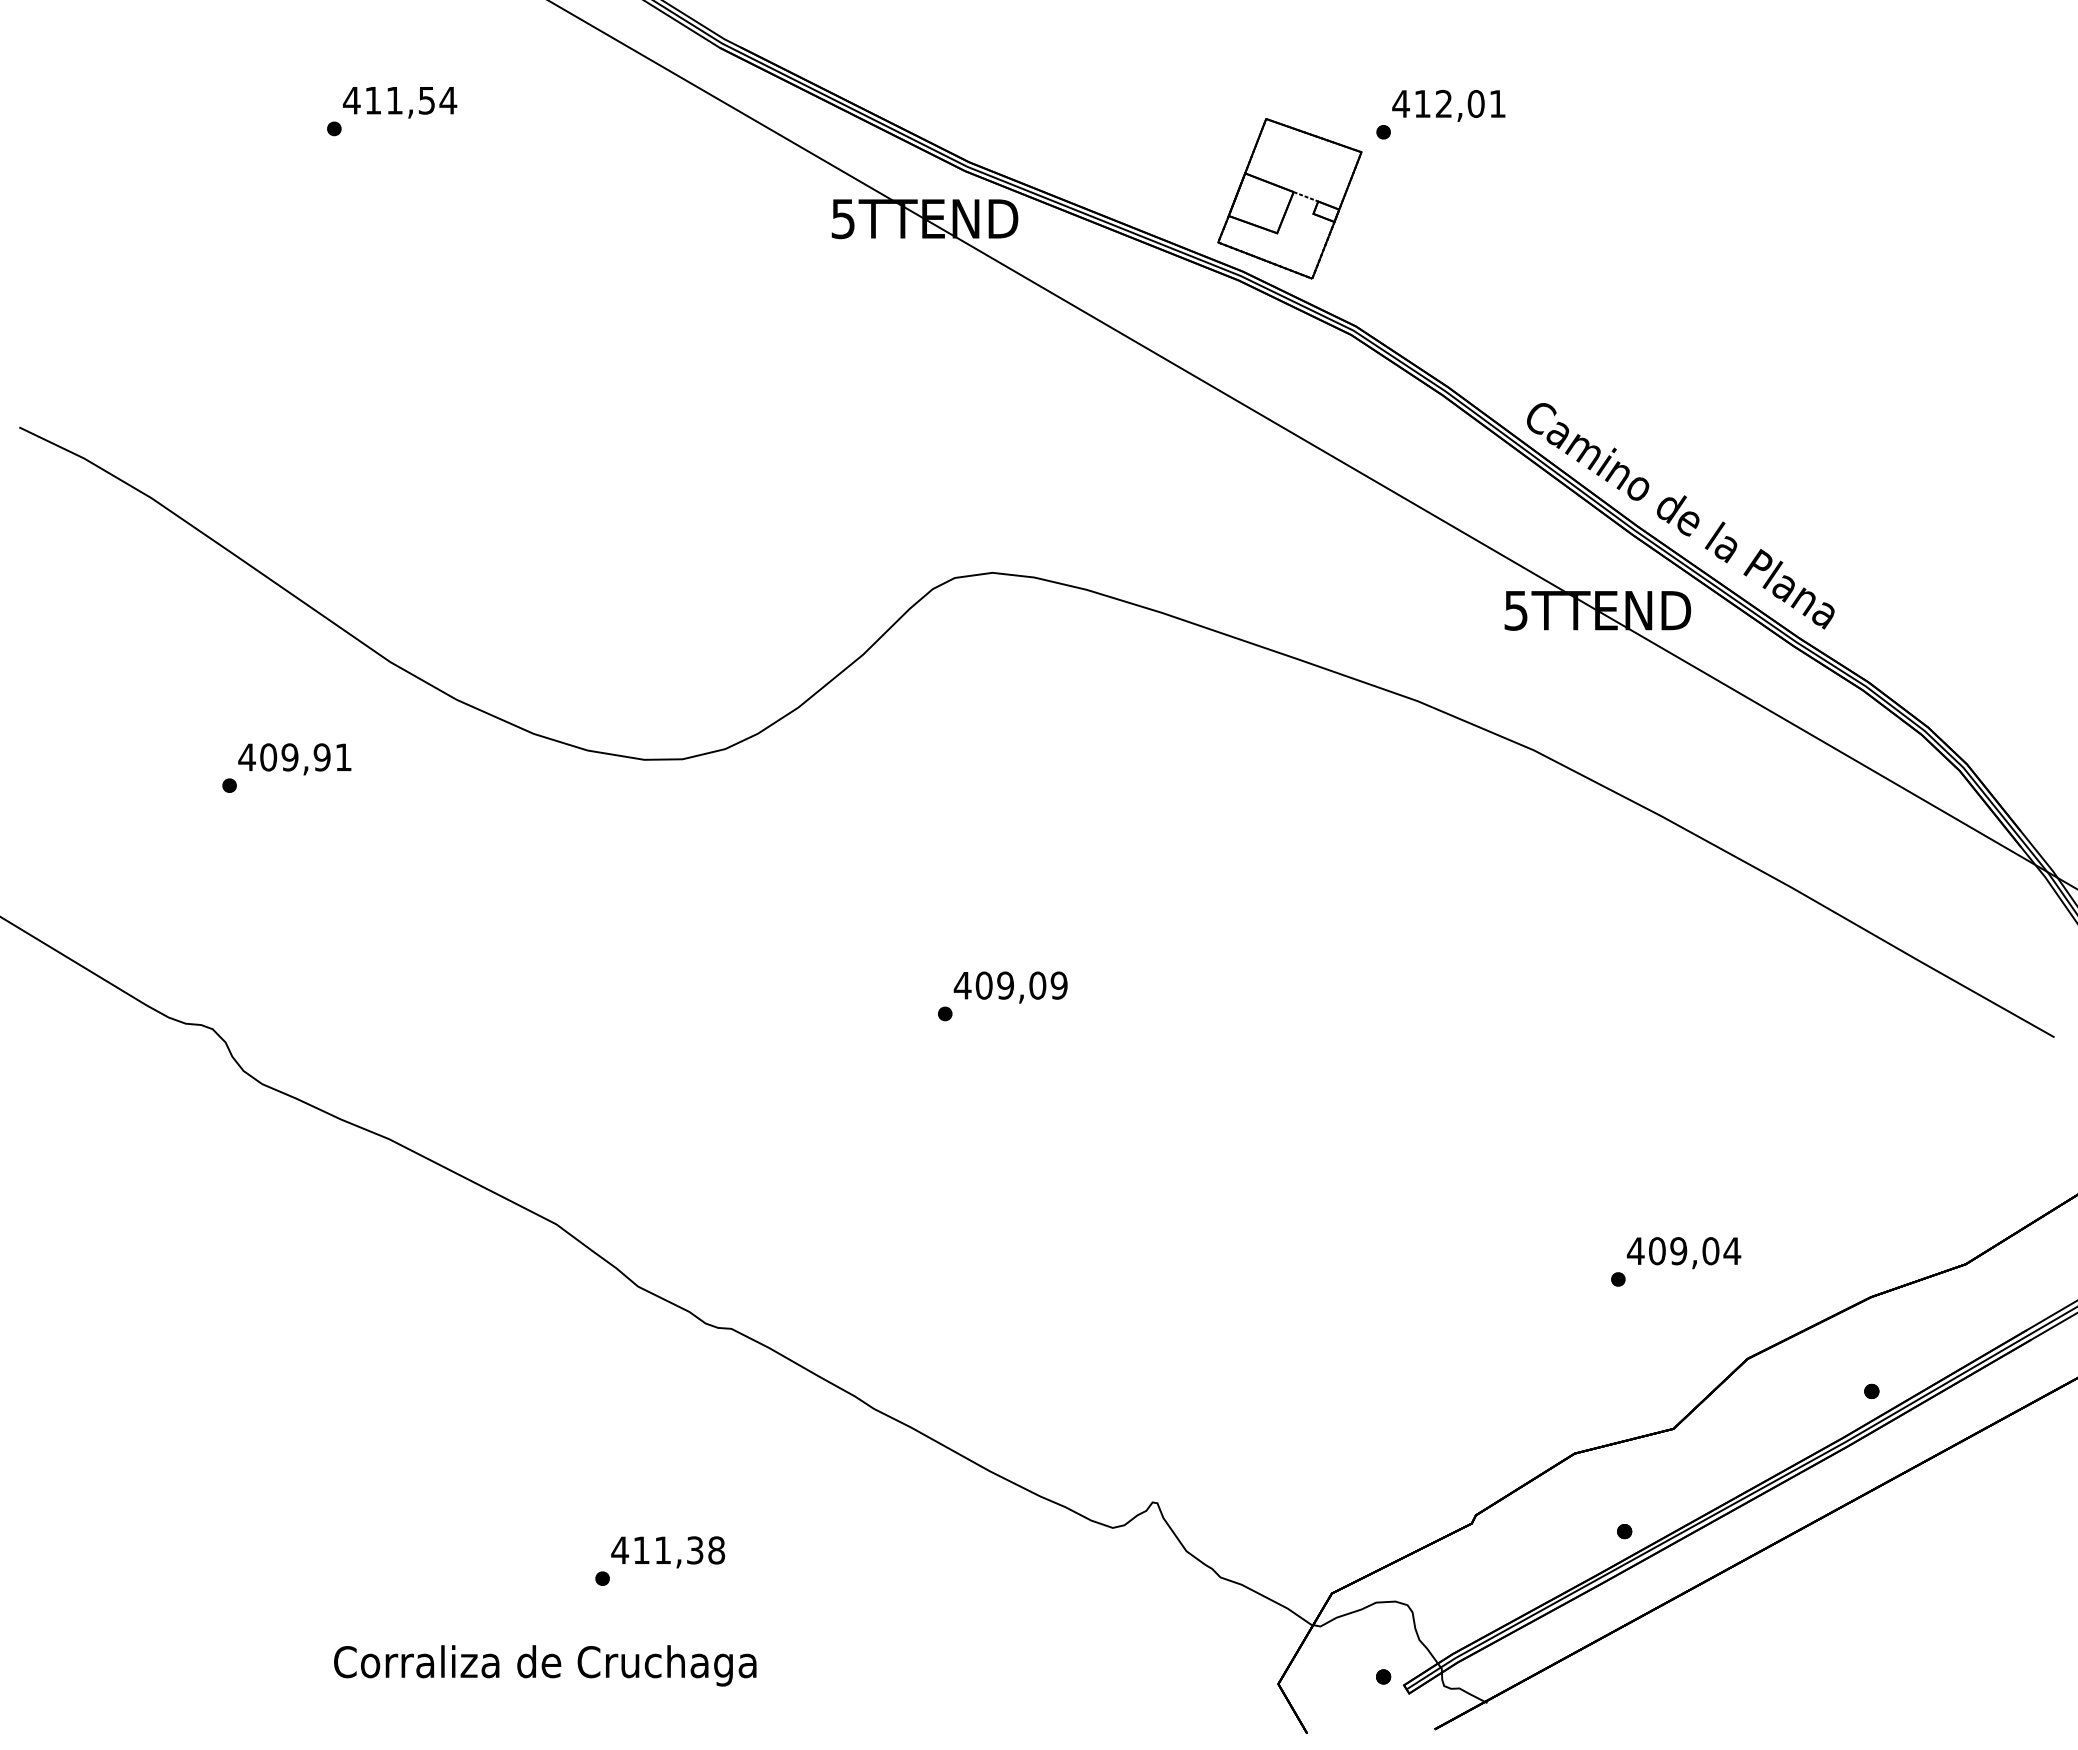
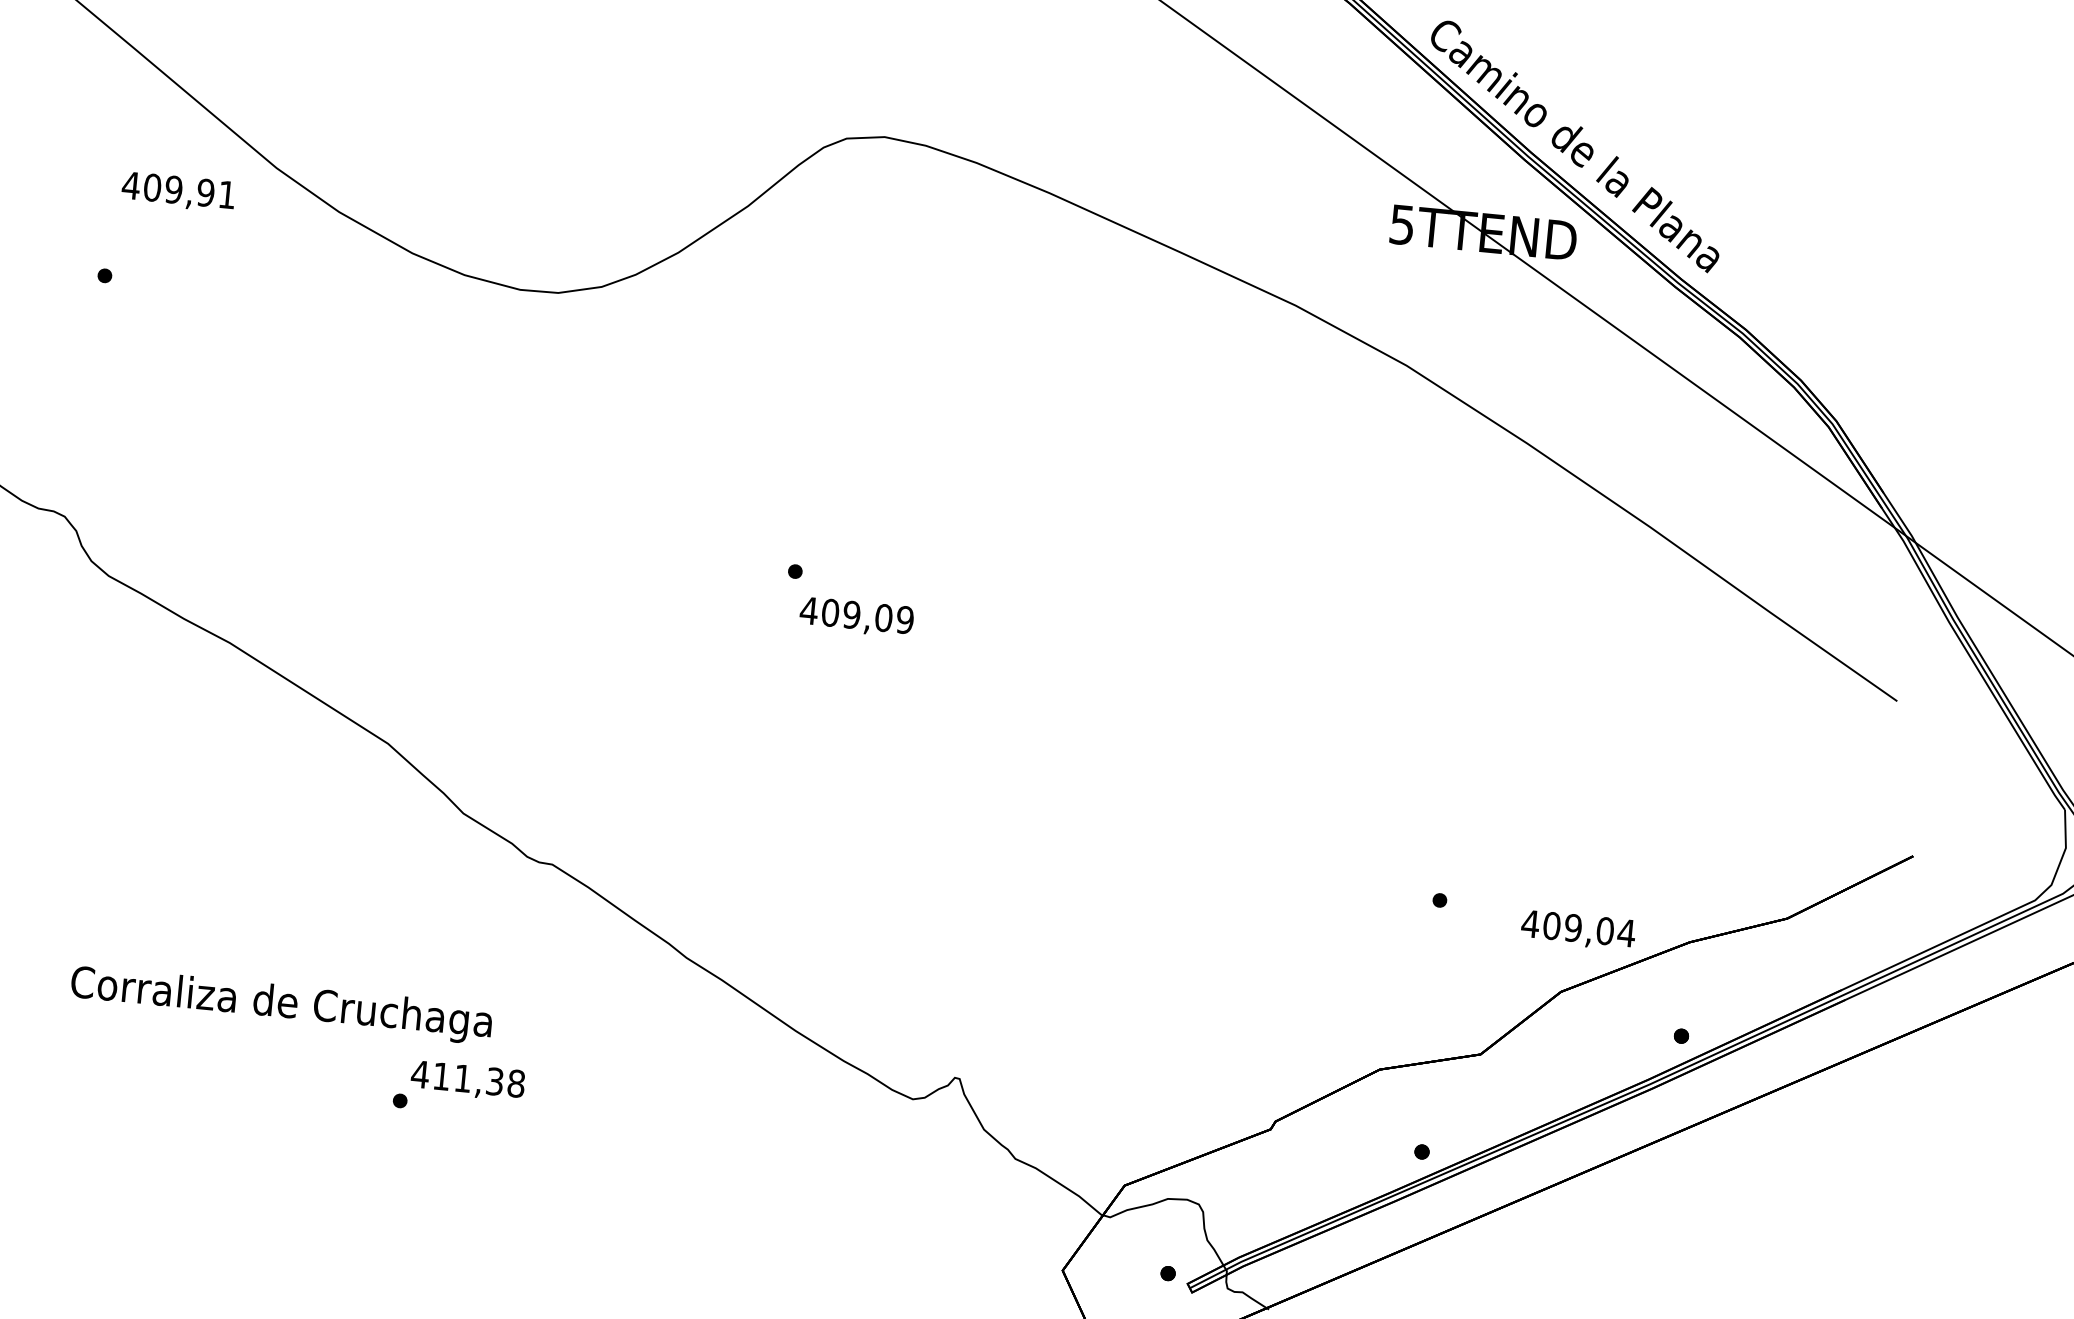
text: (294, 759) -> (178, 192), moved
text: (1010, 987) -> (856, 617), moved
text: (1683, 1253) -> (1577, 930), moved
text: (545, 1665) -> (281, 1004), moved

